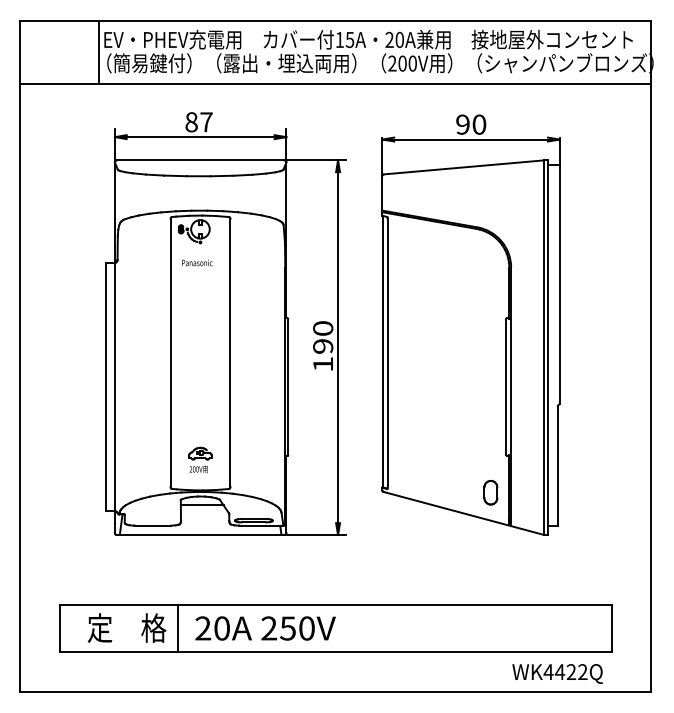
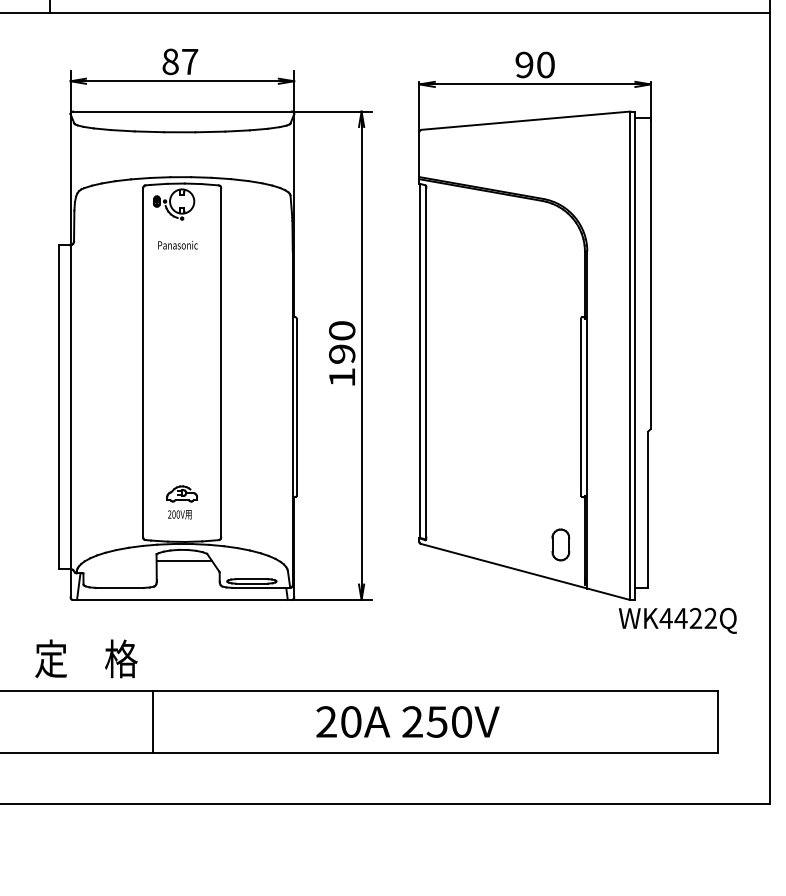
text: (126, 627) -> (85, 658), moved
text: (265, 628) -> (407, 721), moved
text: (557, 673) -> (677, 620), moved

